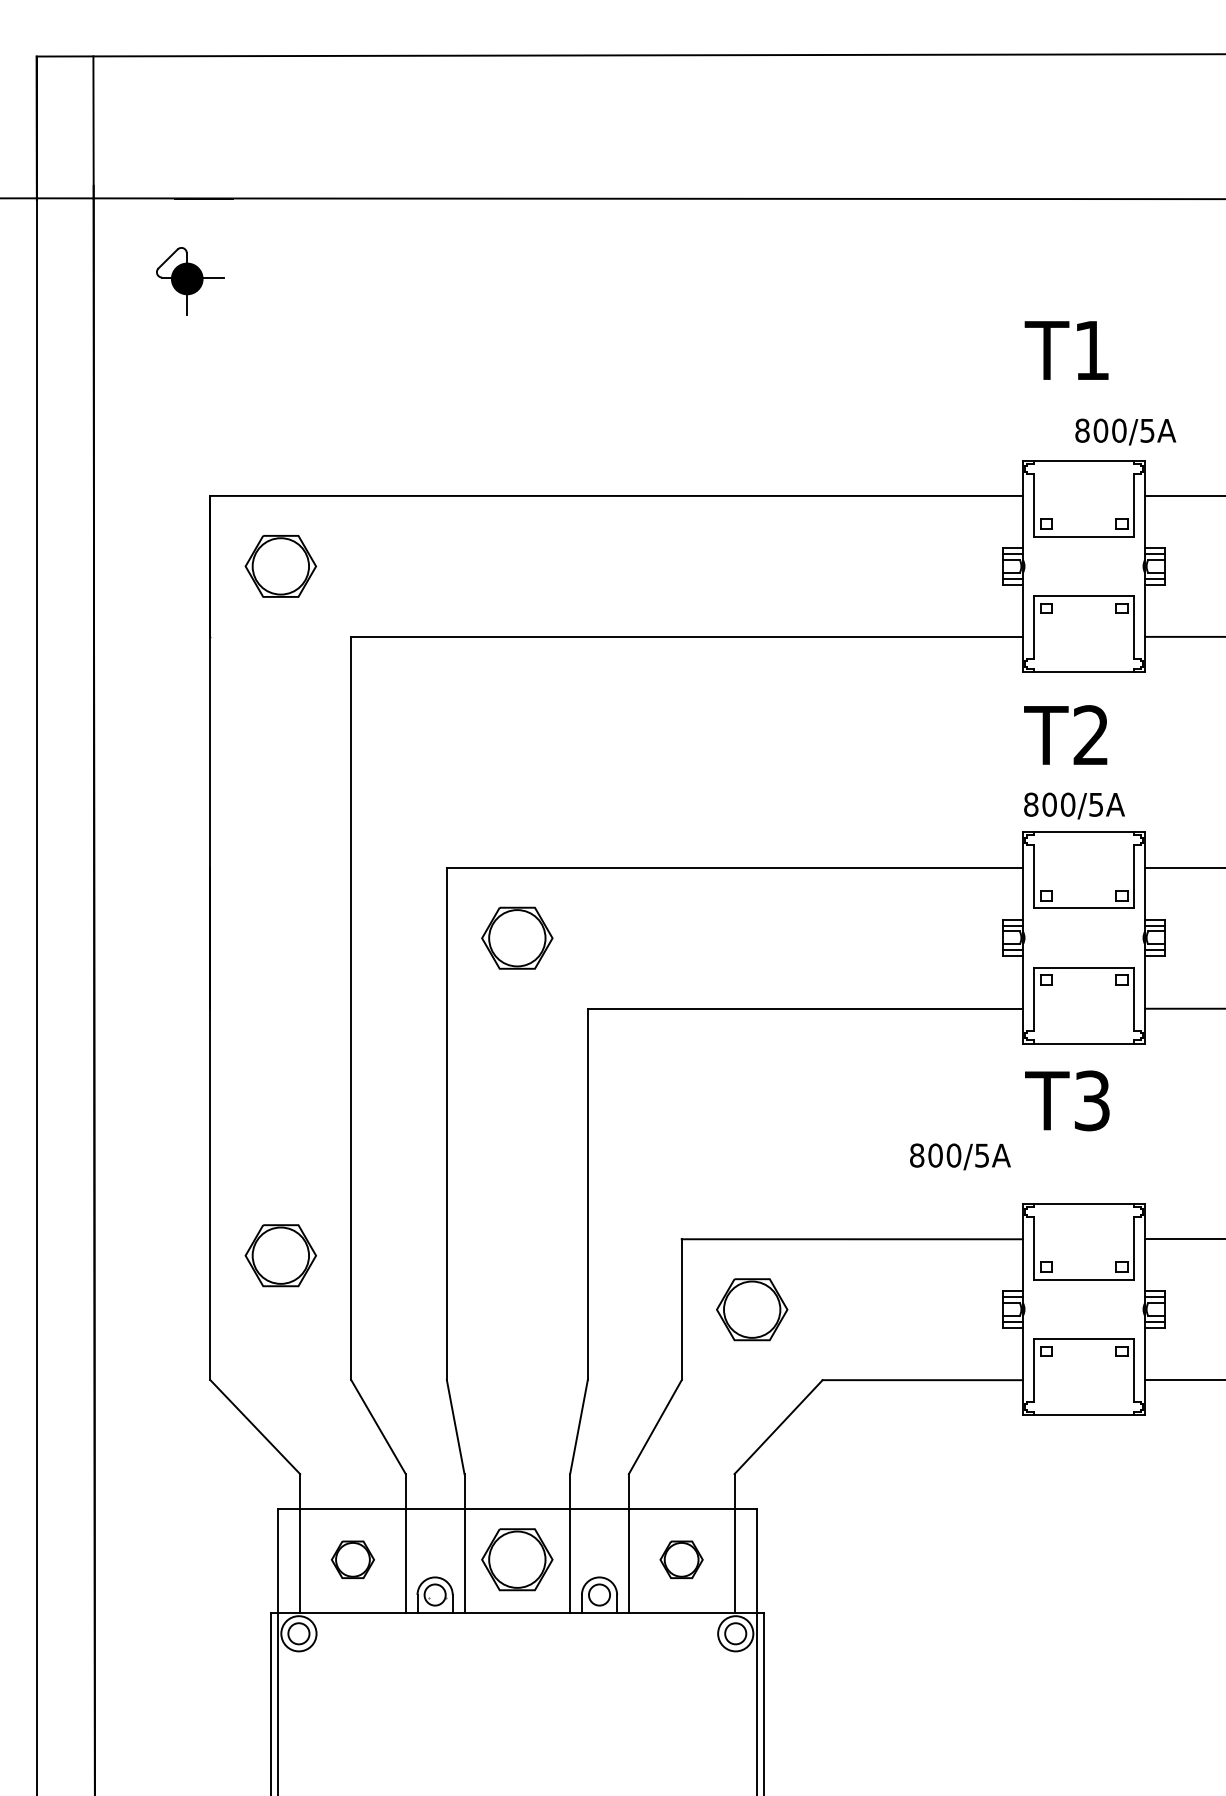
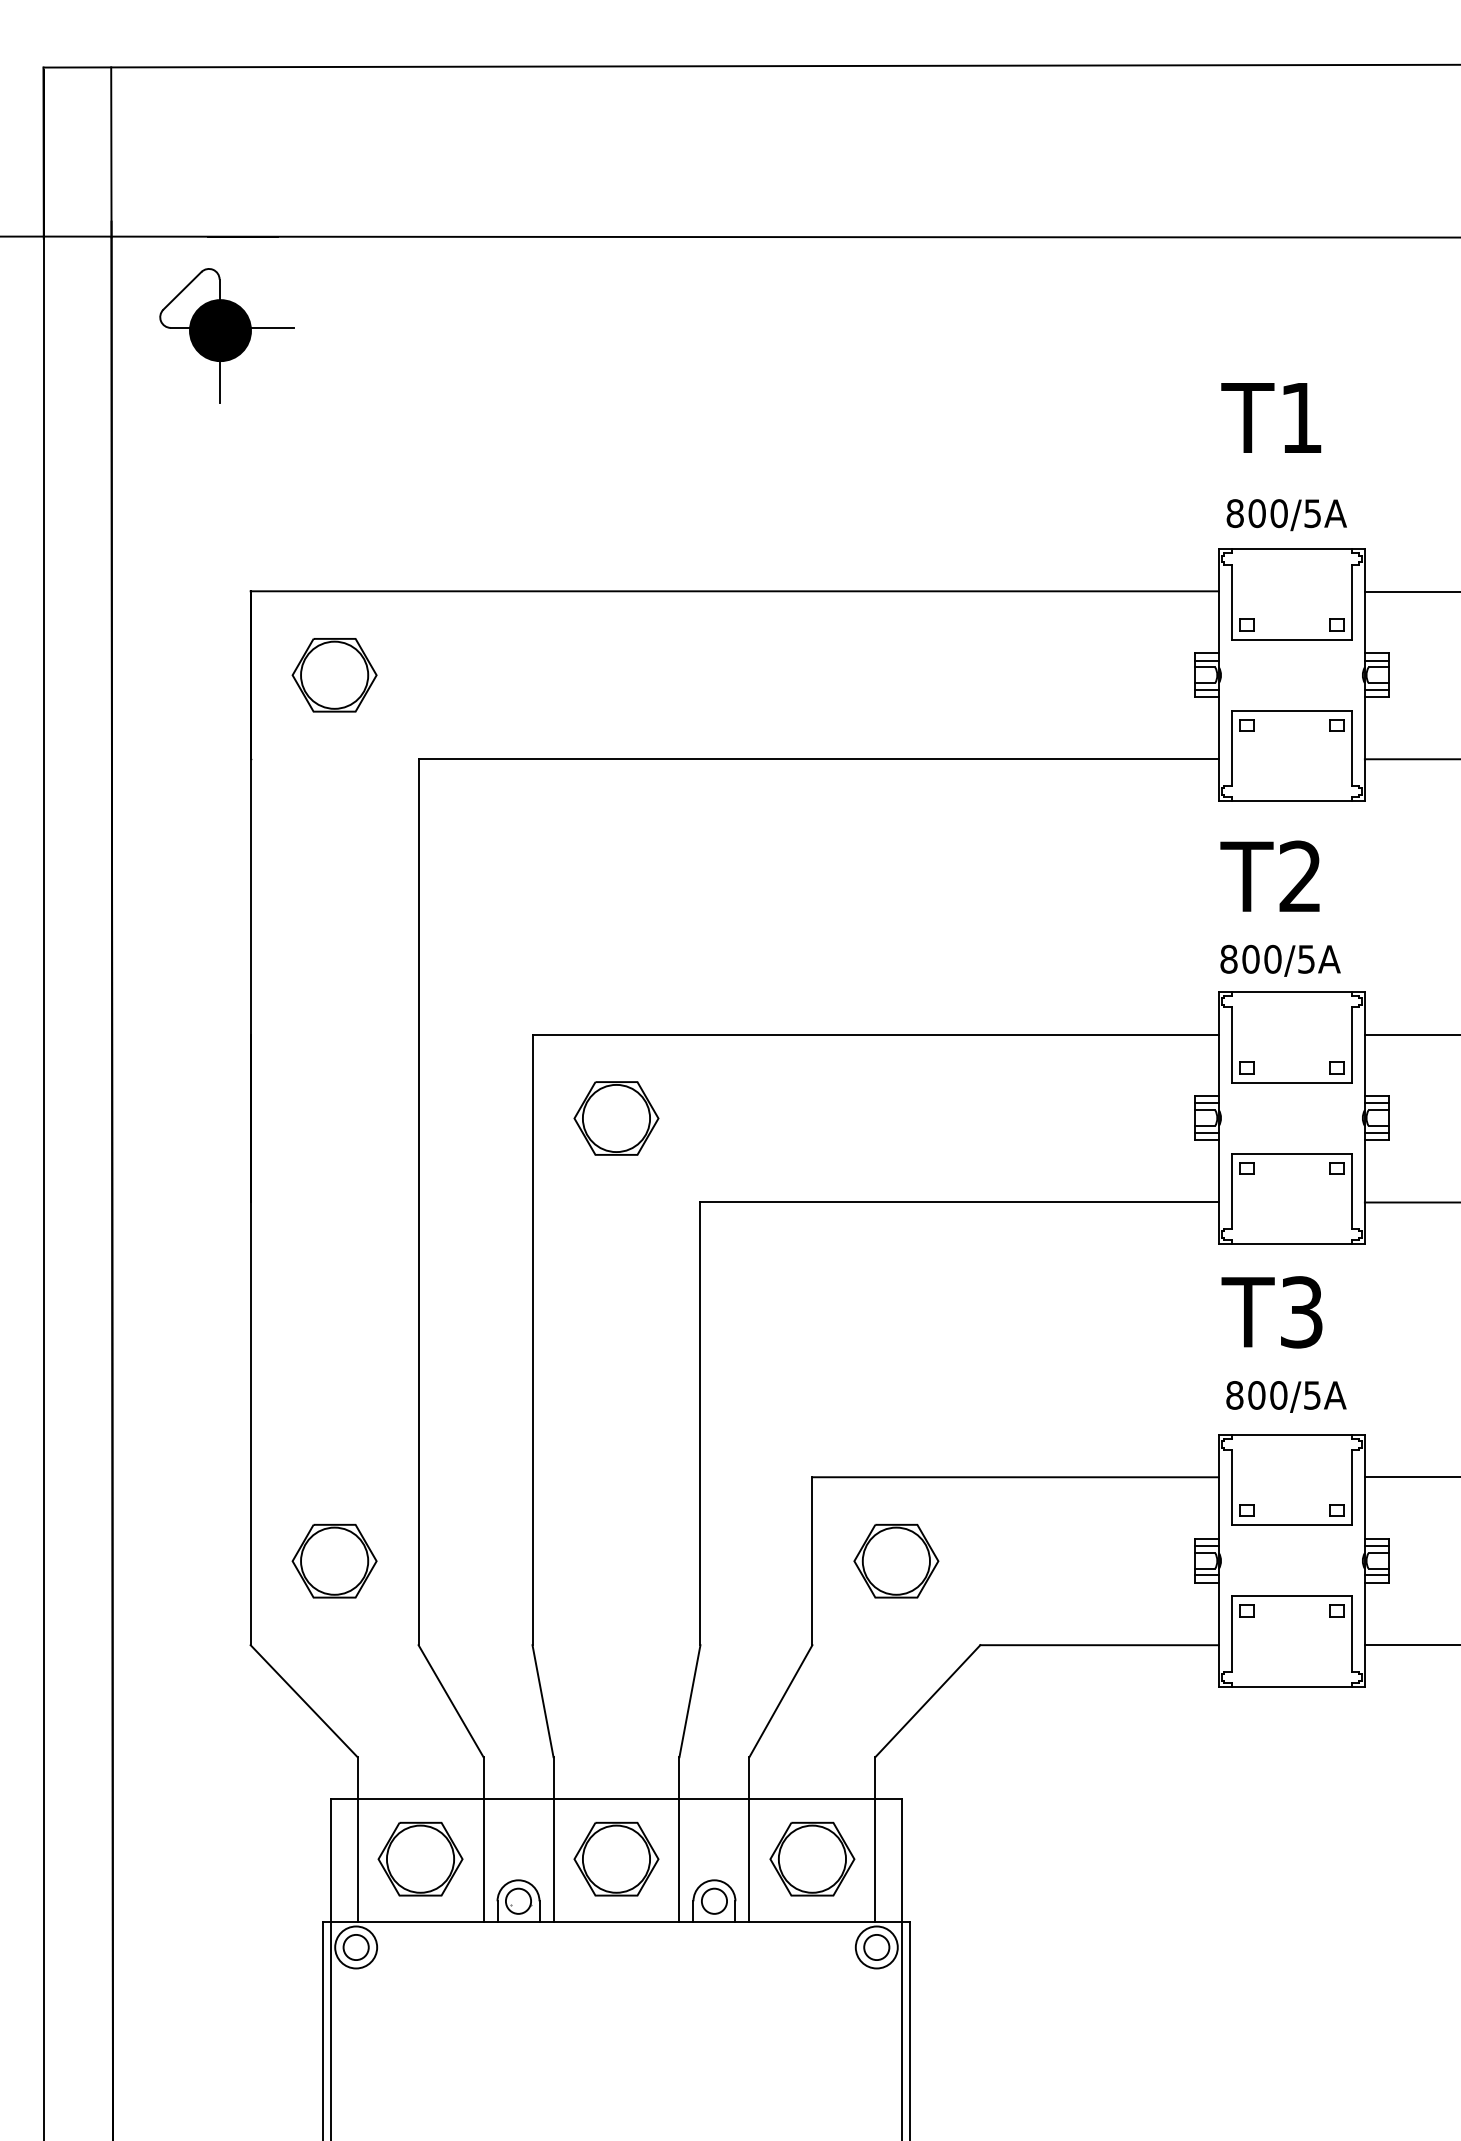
part: (190, 281) -> (226, 335), size x1.67
text: (1125, 431) -> (1286, 514), moved
text: (960, 1156) -> (1286, 1396), moved
part: (280, 1255) -> (334, 1560), moved
part: (352, 1559) -> (420, 1858), size x1.67
part: (681, 1559) -> (812, 1858), size x1.67

